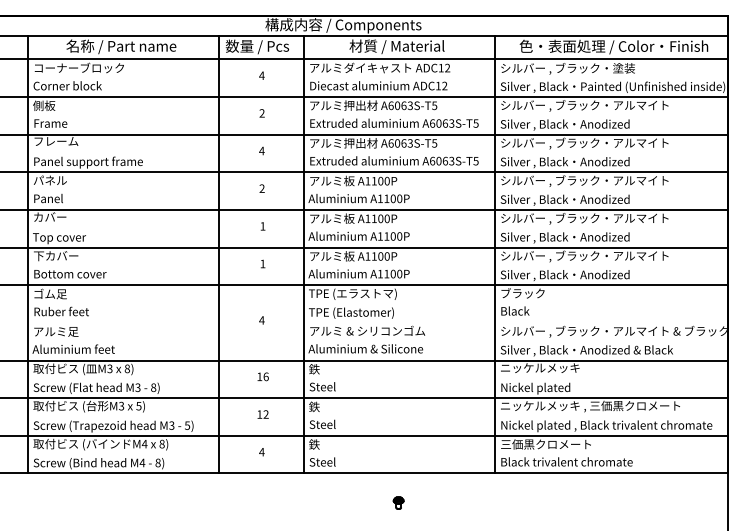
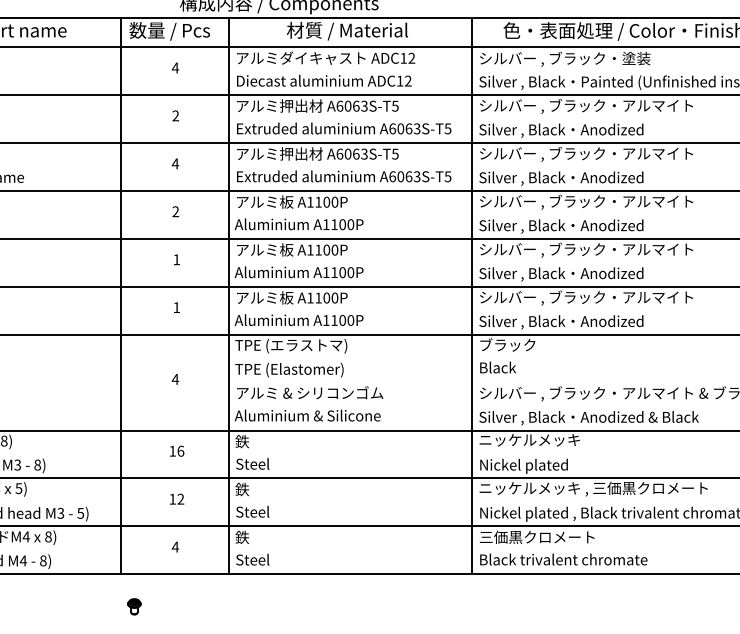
part: (398, 502) -> (134, 606), moved

